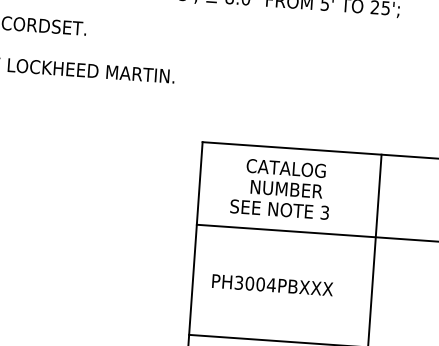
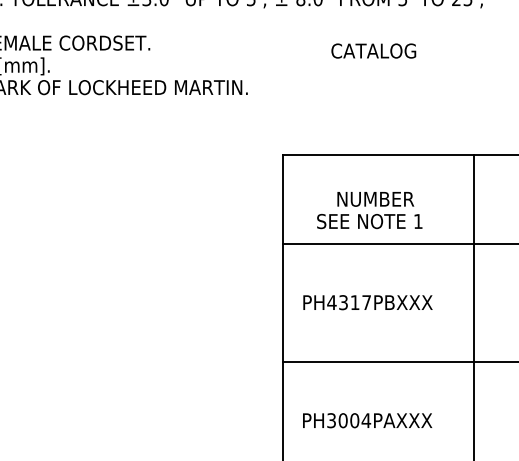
text: (286, 167) -> (373, 50), moved
text: (325, 212) -> (418, 221), 3 -> 1
text: (255, 283) -> (349, 302), PH3004PBXXX -> PH4317PBXXX

